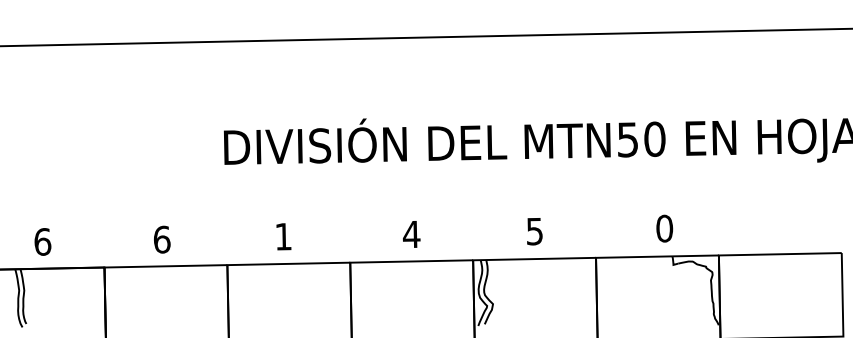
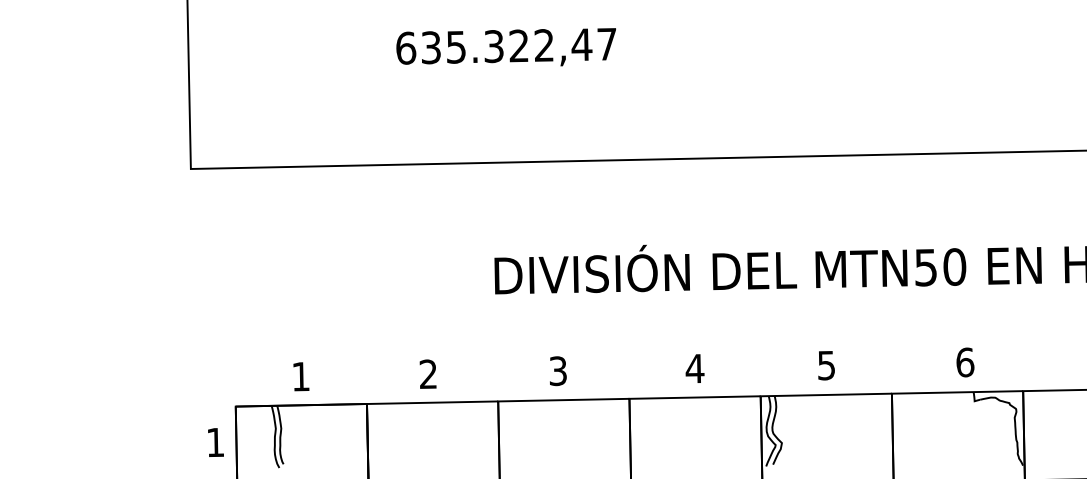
text: (664, 228) -> (965, 362), 0 -> 6
text: (283, 237) -> (558, 371), 1 -> 3
text: (162, 239) -> (428, 374), 6 -> 2
text: (43, 241) -> (301, 376), 6 -> 1

